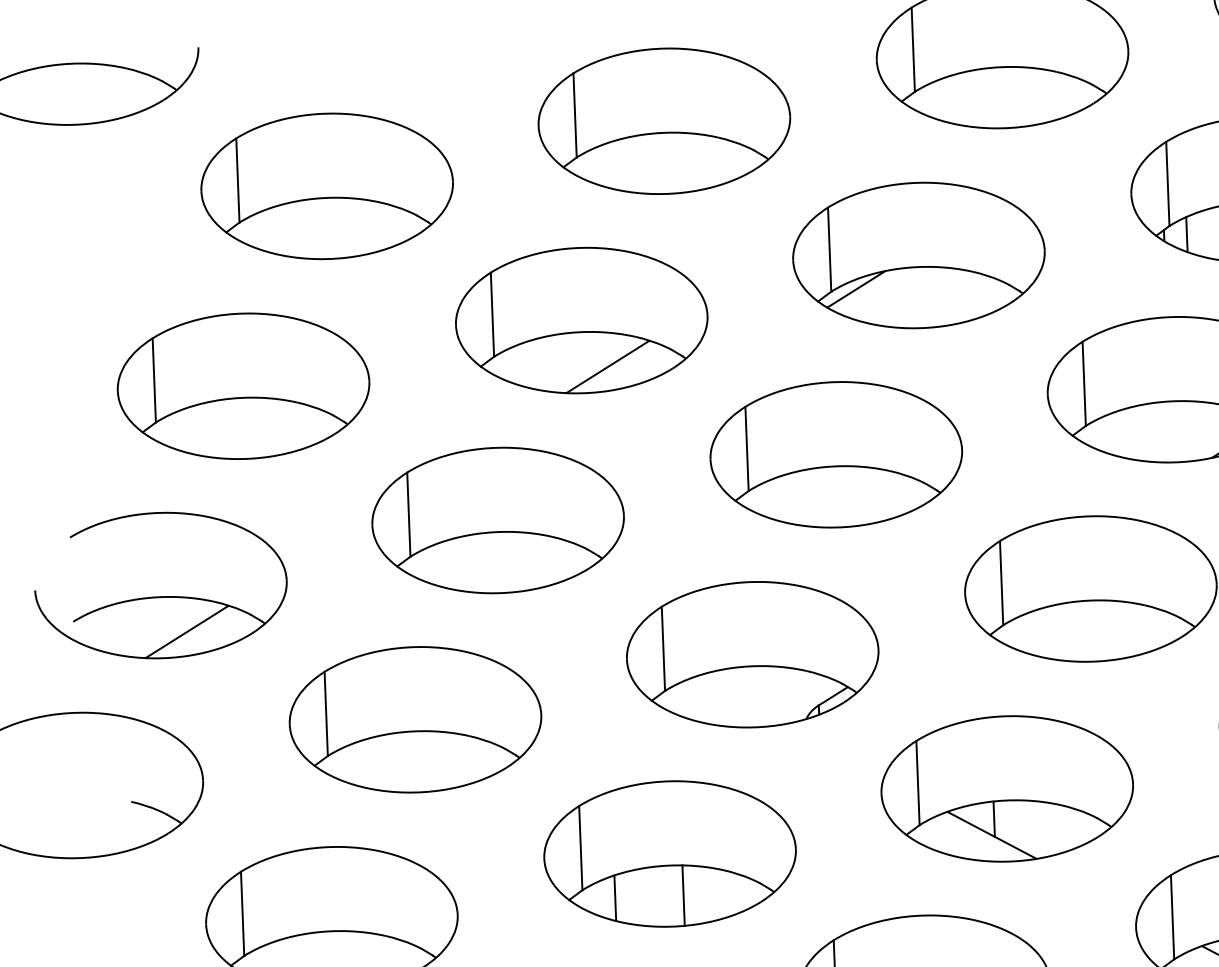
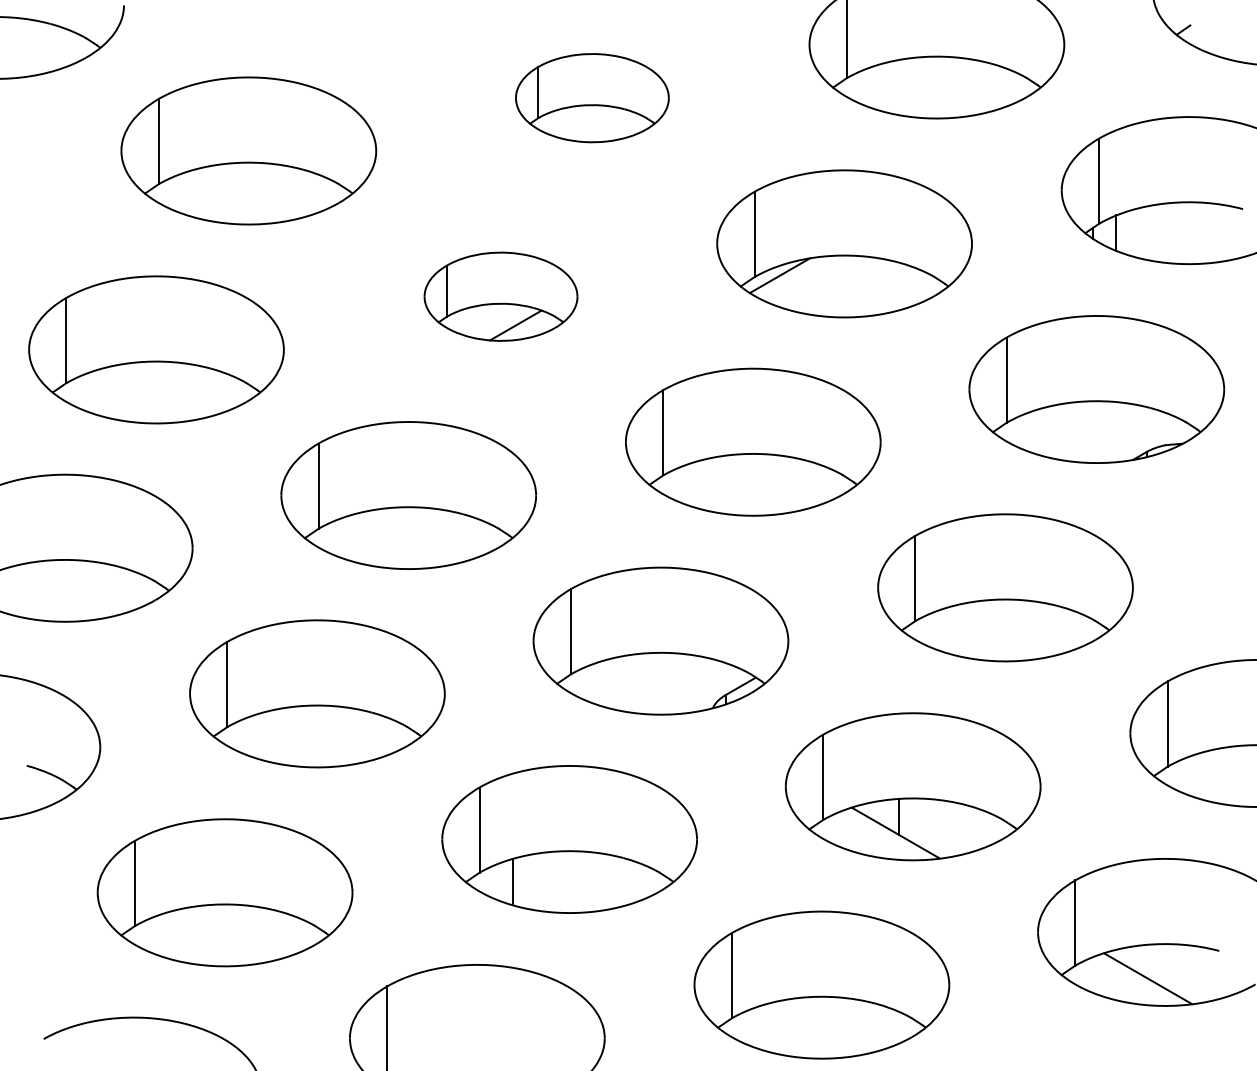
part: (664, 120) -> (592, 97), size x0.6
part: (581, 320) -> (500, 296), size x0.6
line: (186, 631) -> (89, 595), removed
line: (683, 895) -> (581, 881), removed

